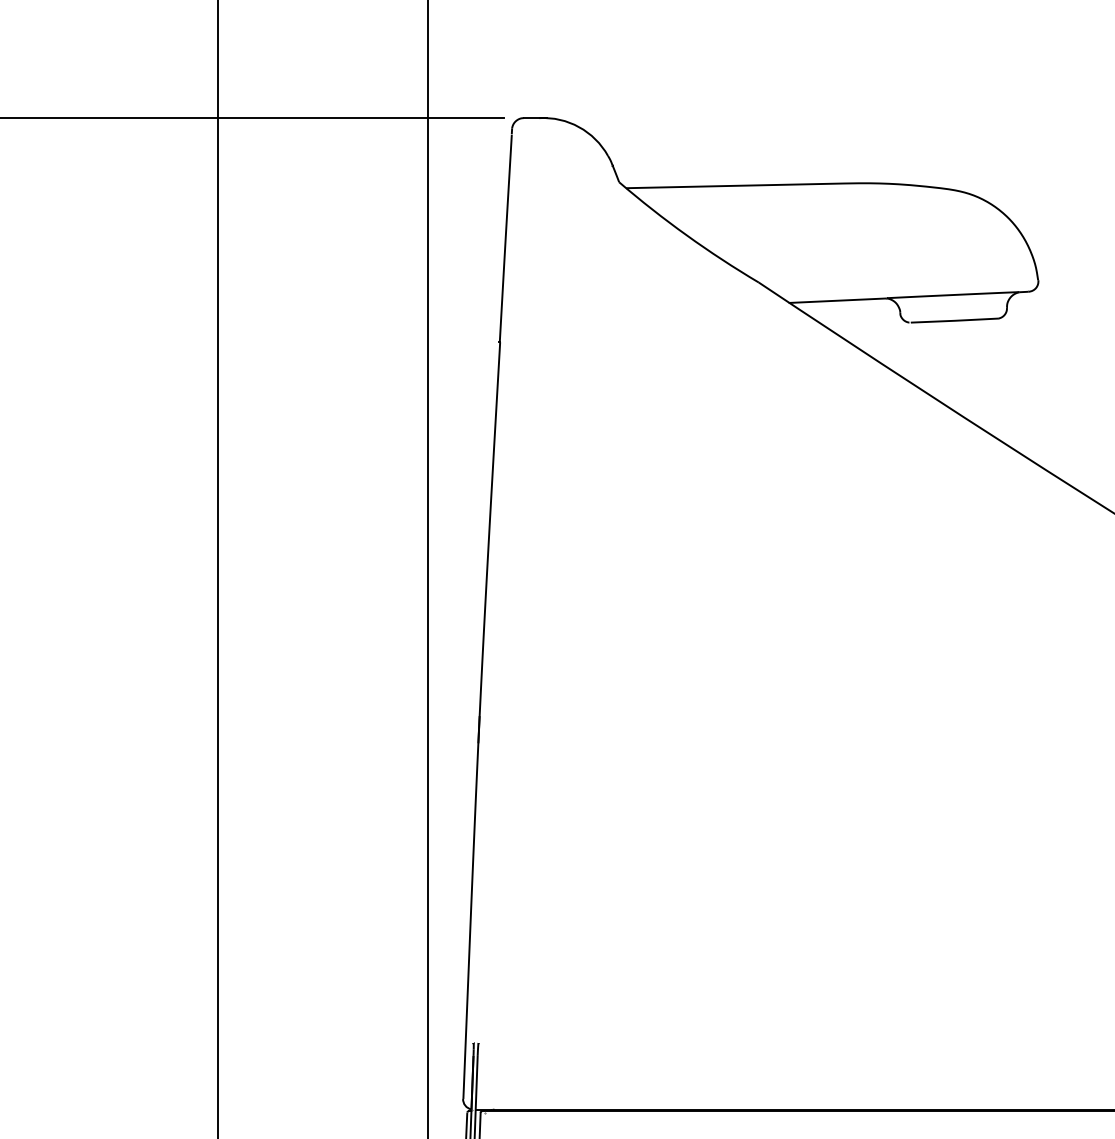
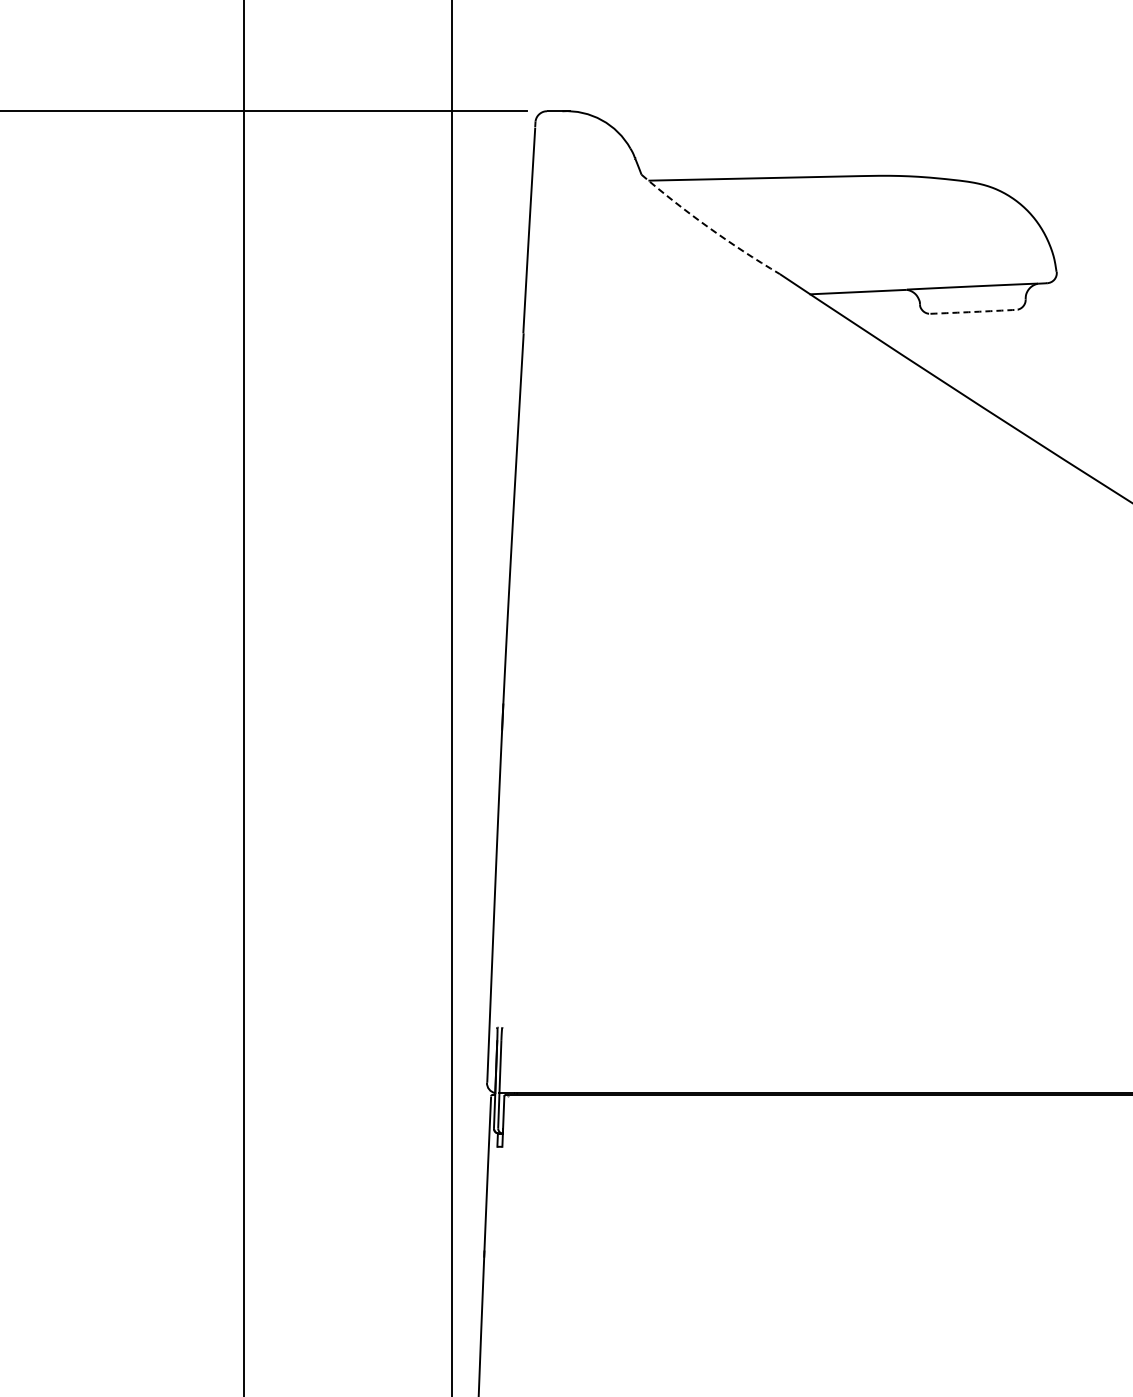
arc: (686, 235) -> (708, 227), solid -> dashed
arc: (955, 320) -> (974, 311), solid -> dashed

